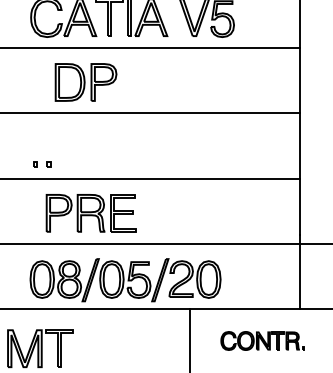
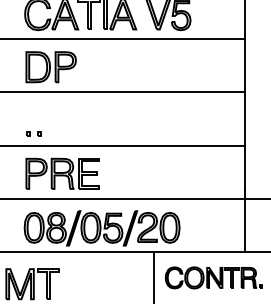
part: (85, 82) -> (50, 67), moved
part: (90, 213) -> (62, 174), moved
part: (262, 340) -> (213, 277), size x1.43

